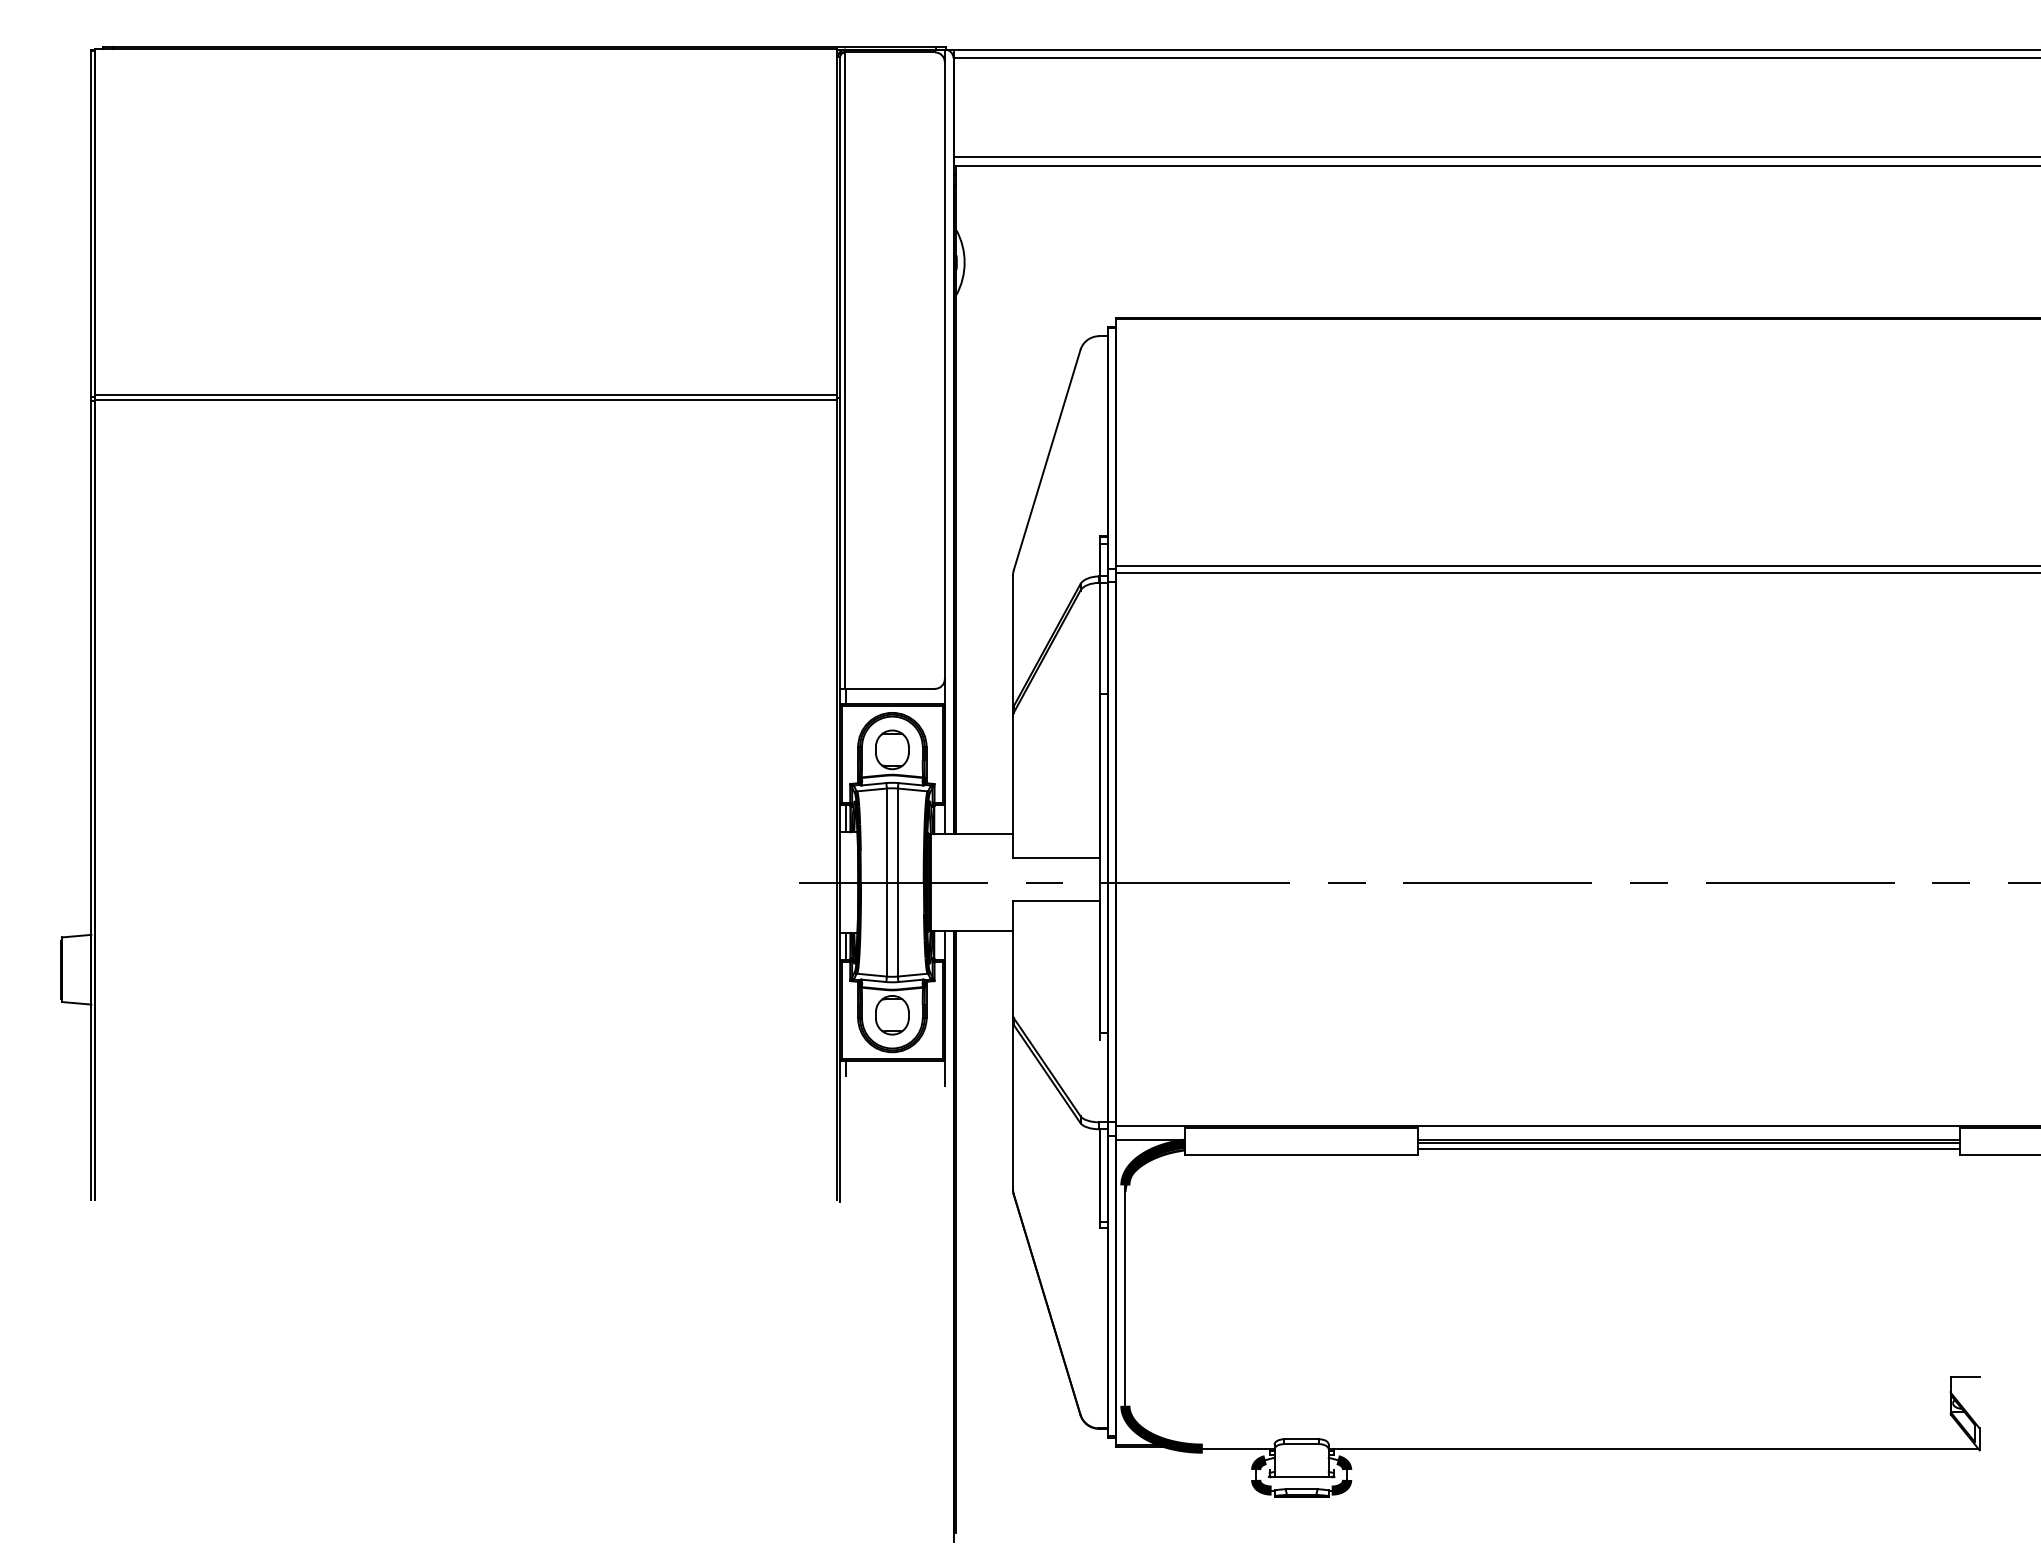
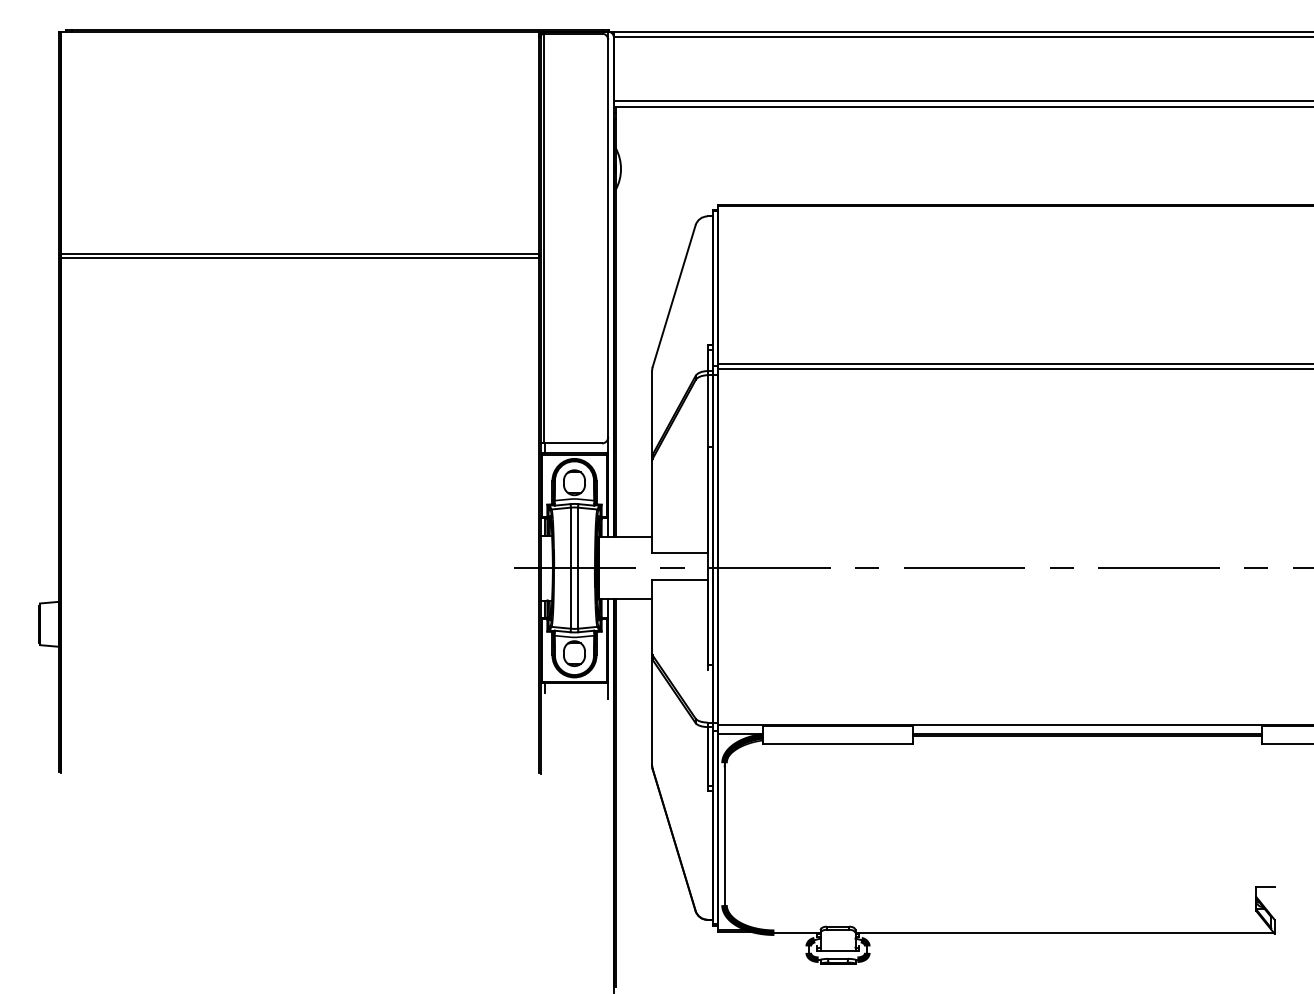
line: (1689, 1148) -> (1087, 739), removed

